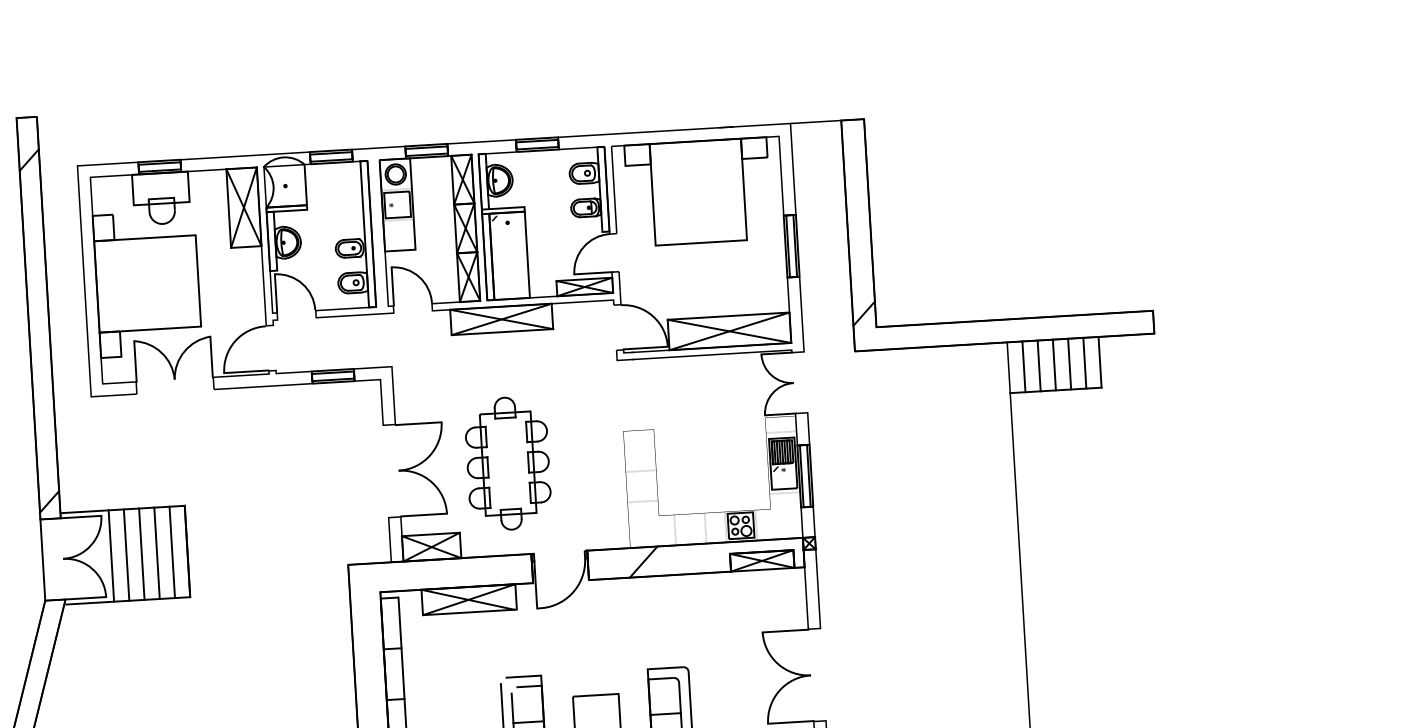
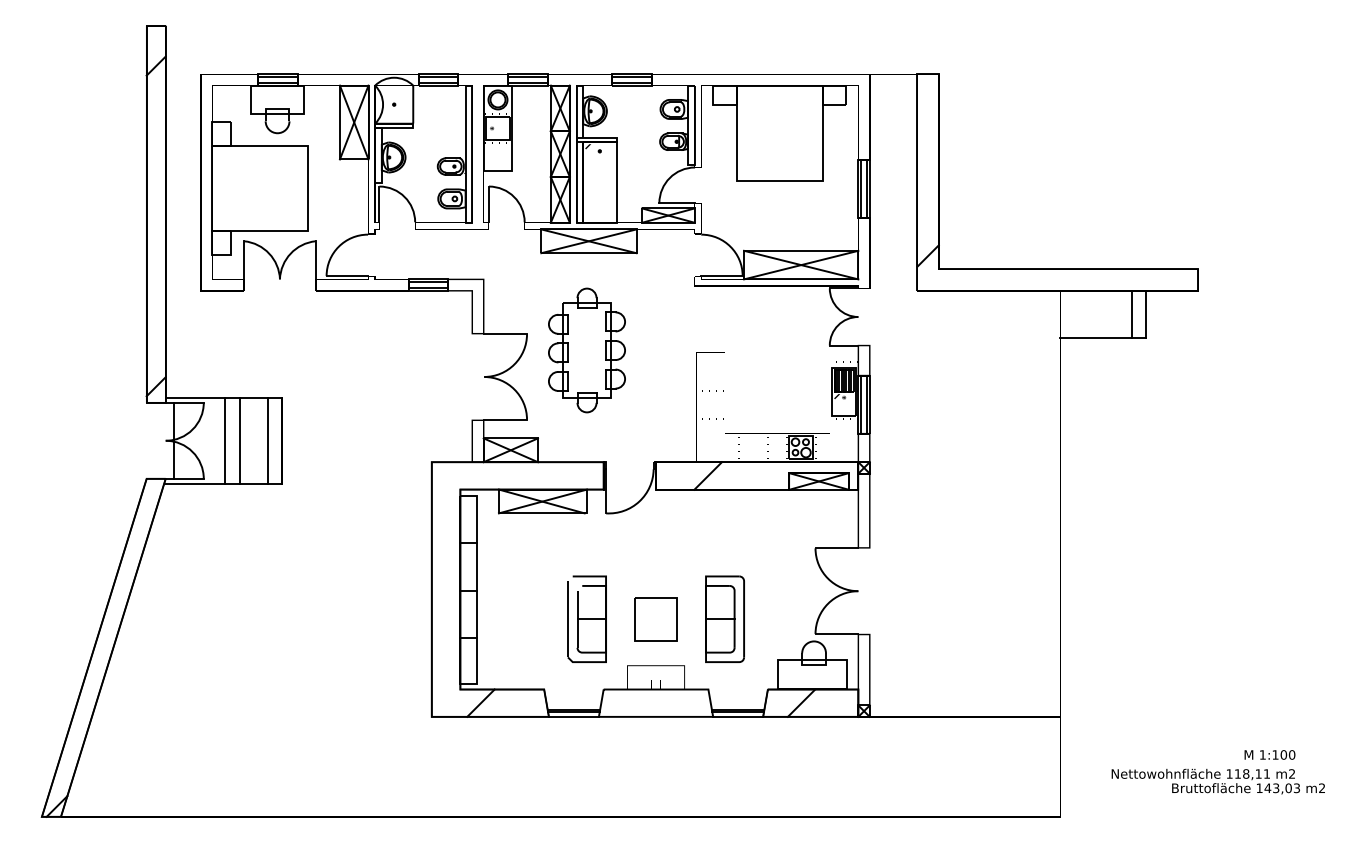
line: (1069, 363) -> (1117, 314), removed
line: (1054, 364) -> (1103, 314), removed
line: (1038, 365) -> (1088, 314), removed
line: (1023, 366) -> (1074, 314), removed
part: (507, 463) -> (586, 350), moved
line: (156, 553) -> (253, 440), removed
line: (110, 555) -> (210, 440), removed
line: (42, 559) -> (173, 440), moved

